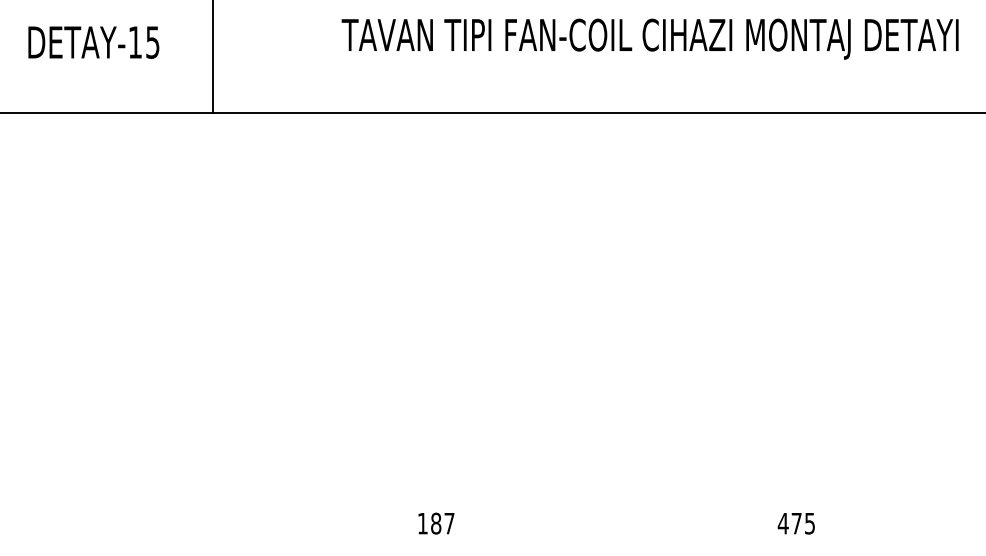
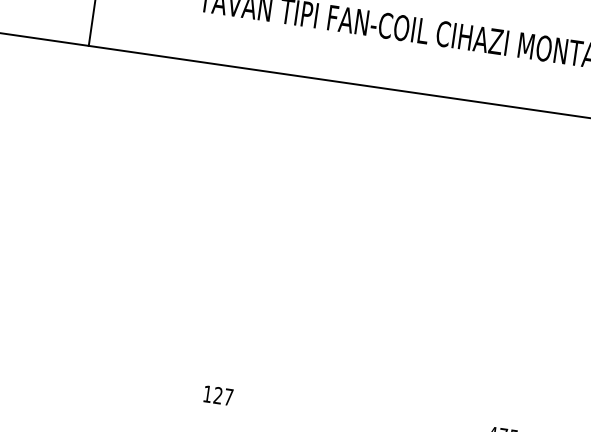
text: (436, 523) -> (218, 395), 187 -> 127

